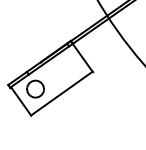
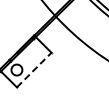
line: (62, 92) -> (34, 69), solid -> dashed

